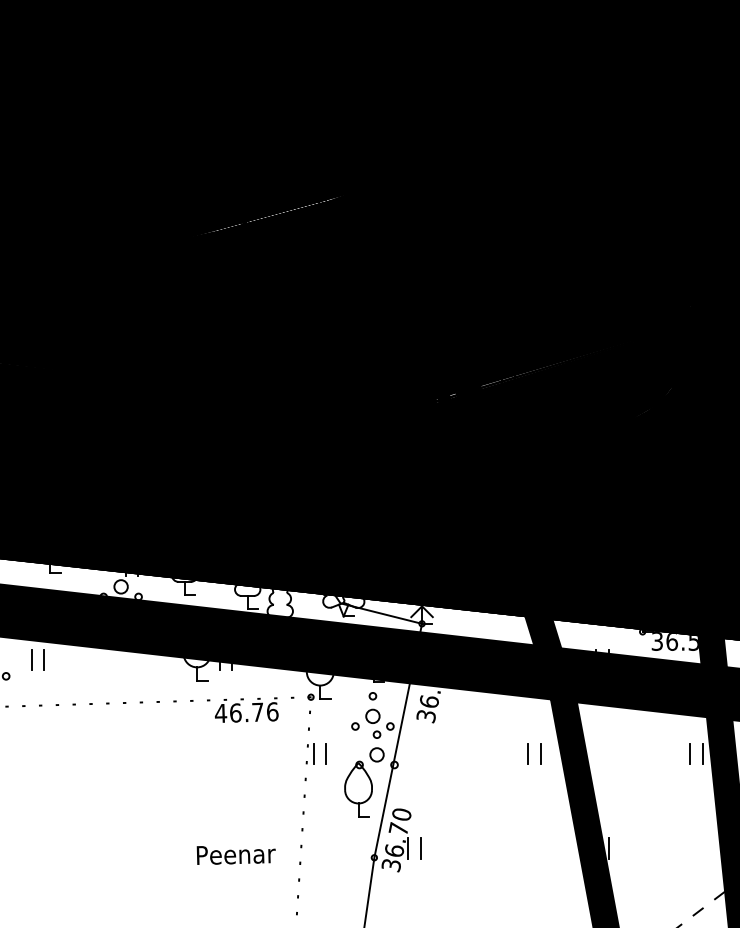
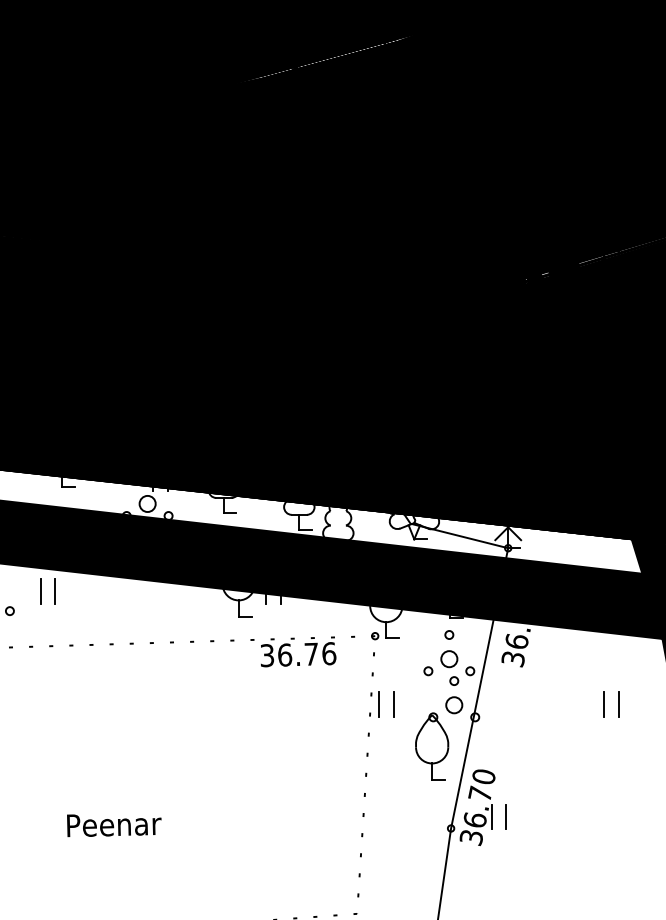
text: (220, 713) -> (266, 655), 46.76 -> 36.76
part: (534, 753) -> (611, 703), moved
text: (235, 855) -> (113, 825), moved

